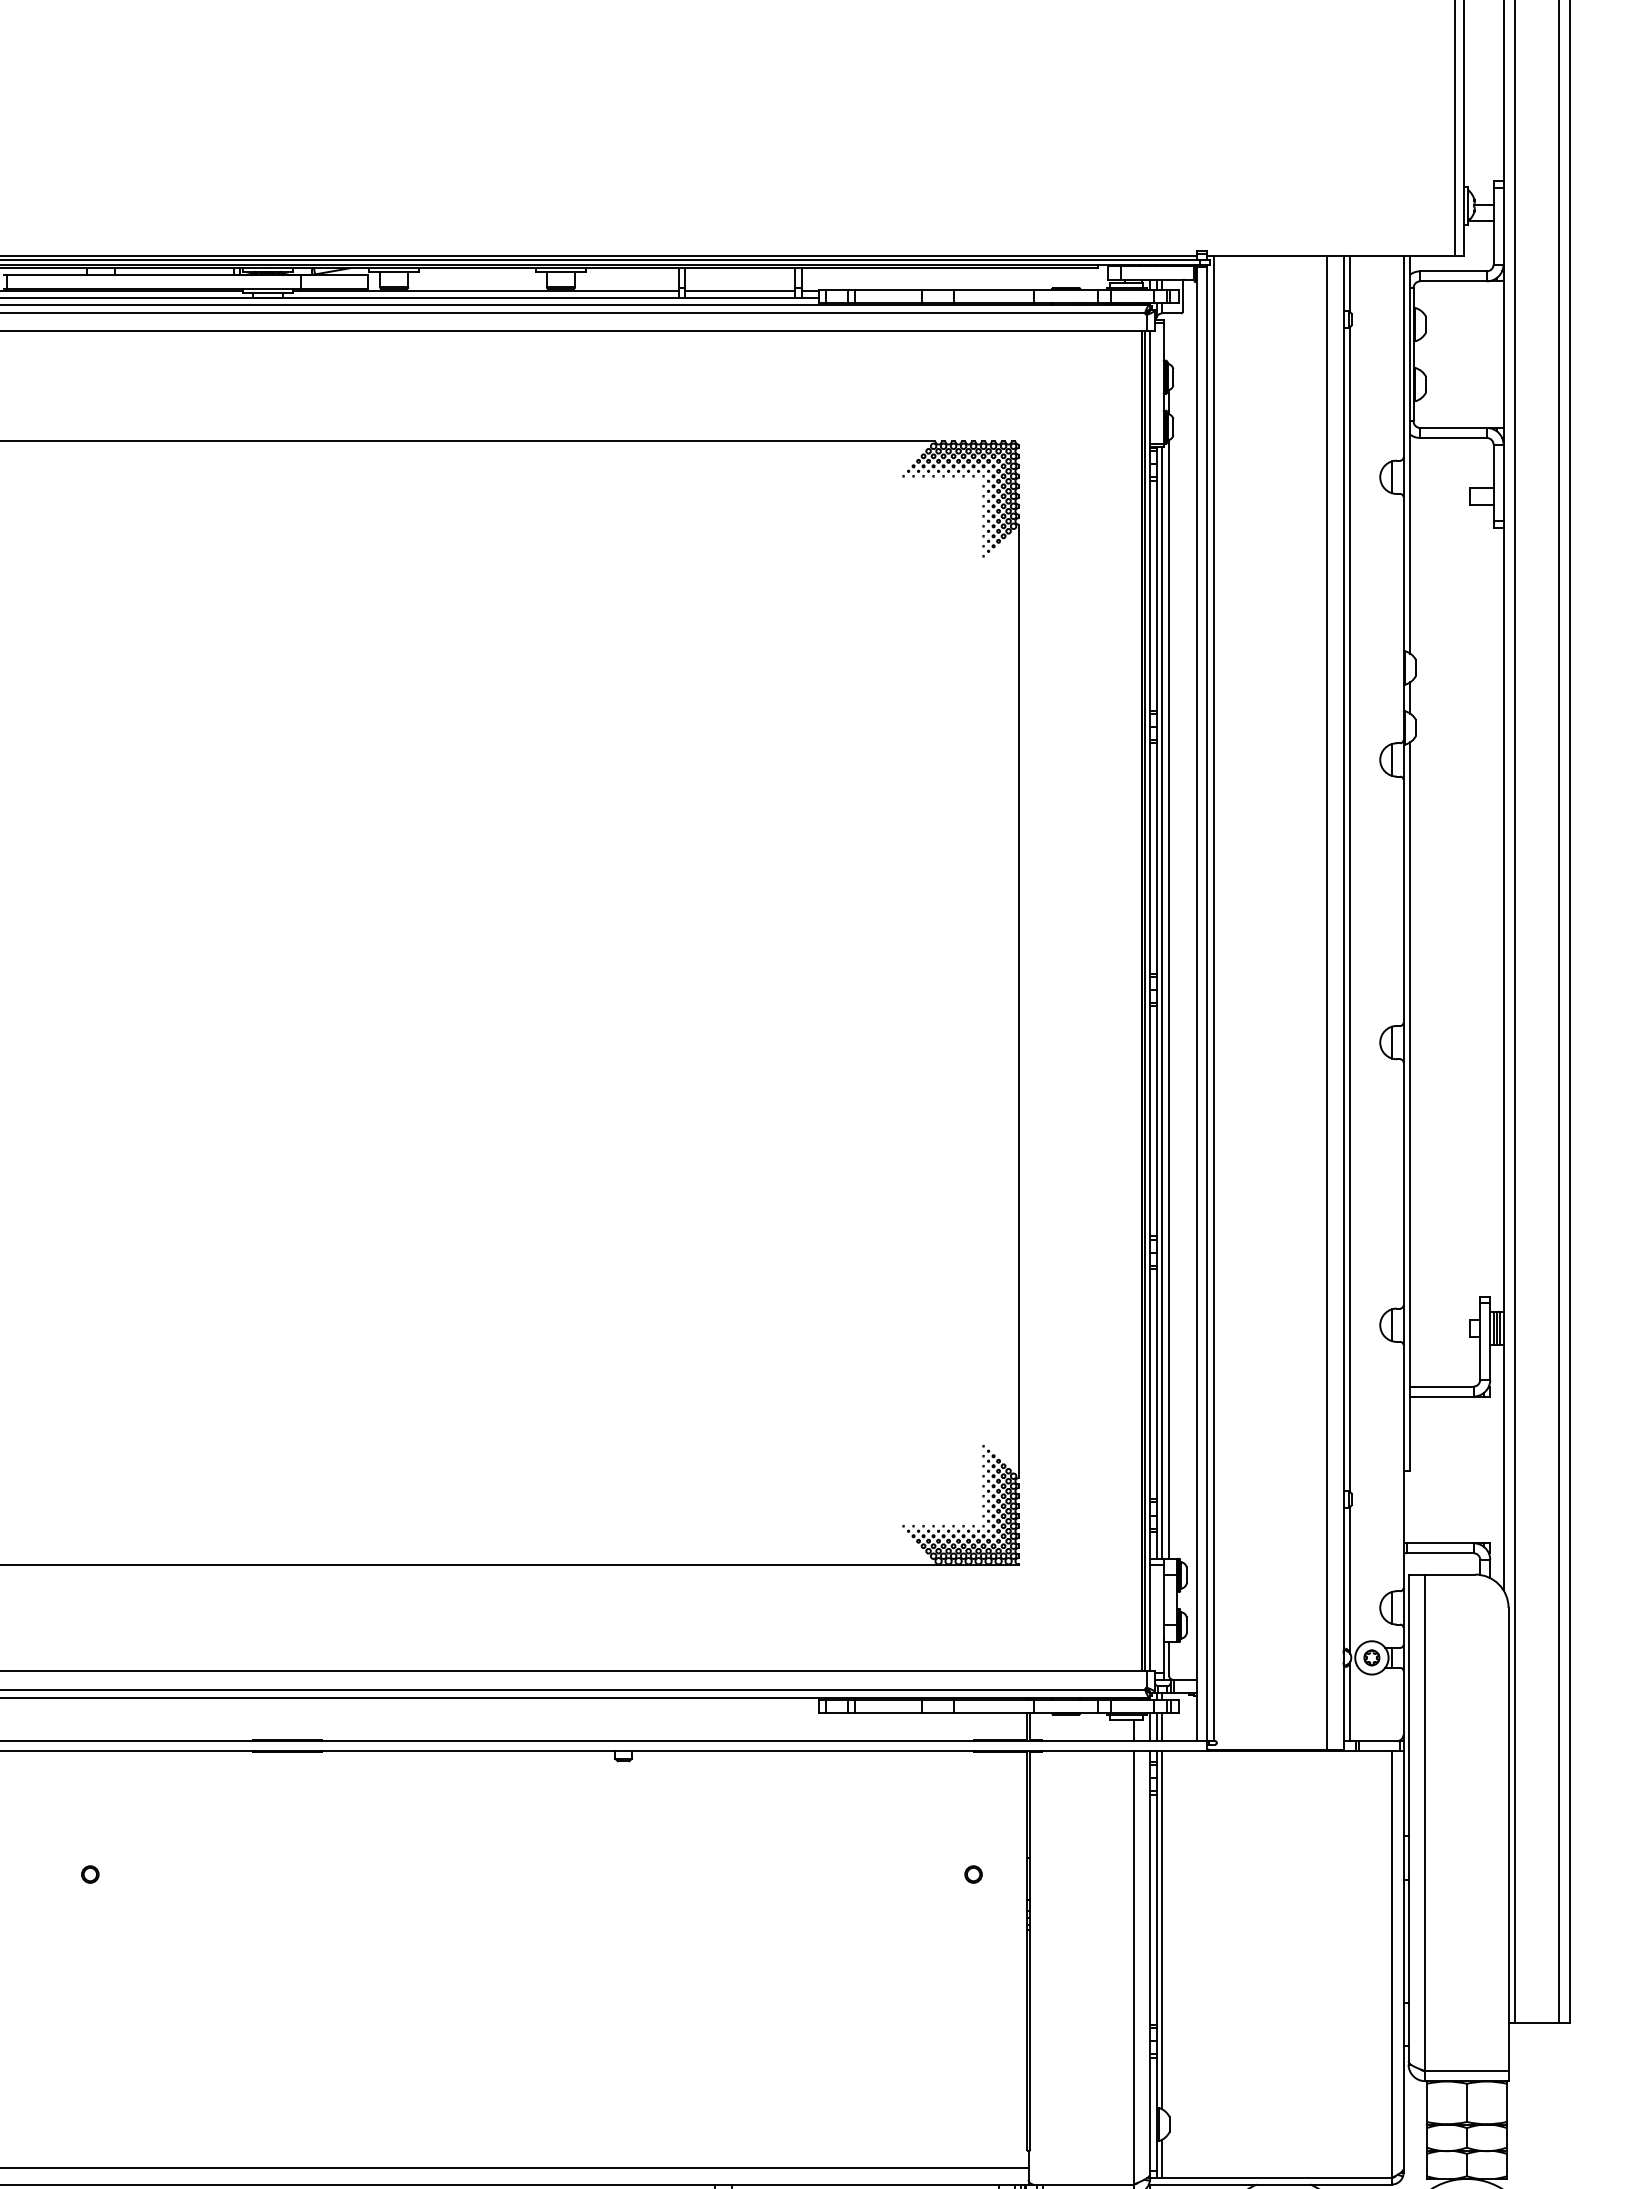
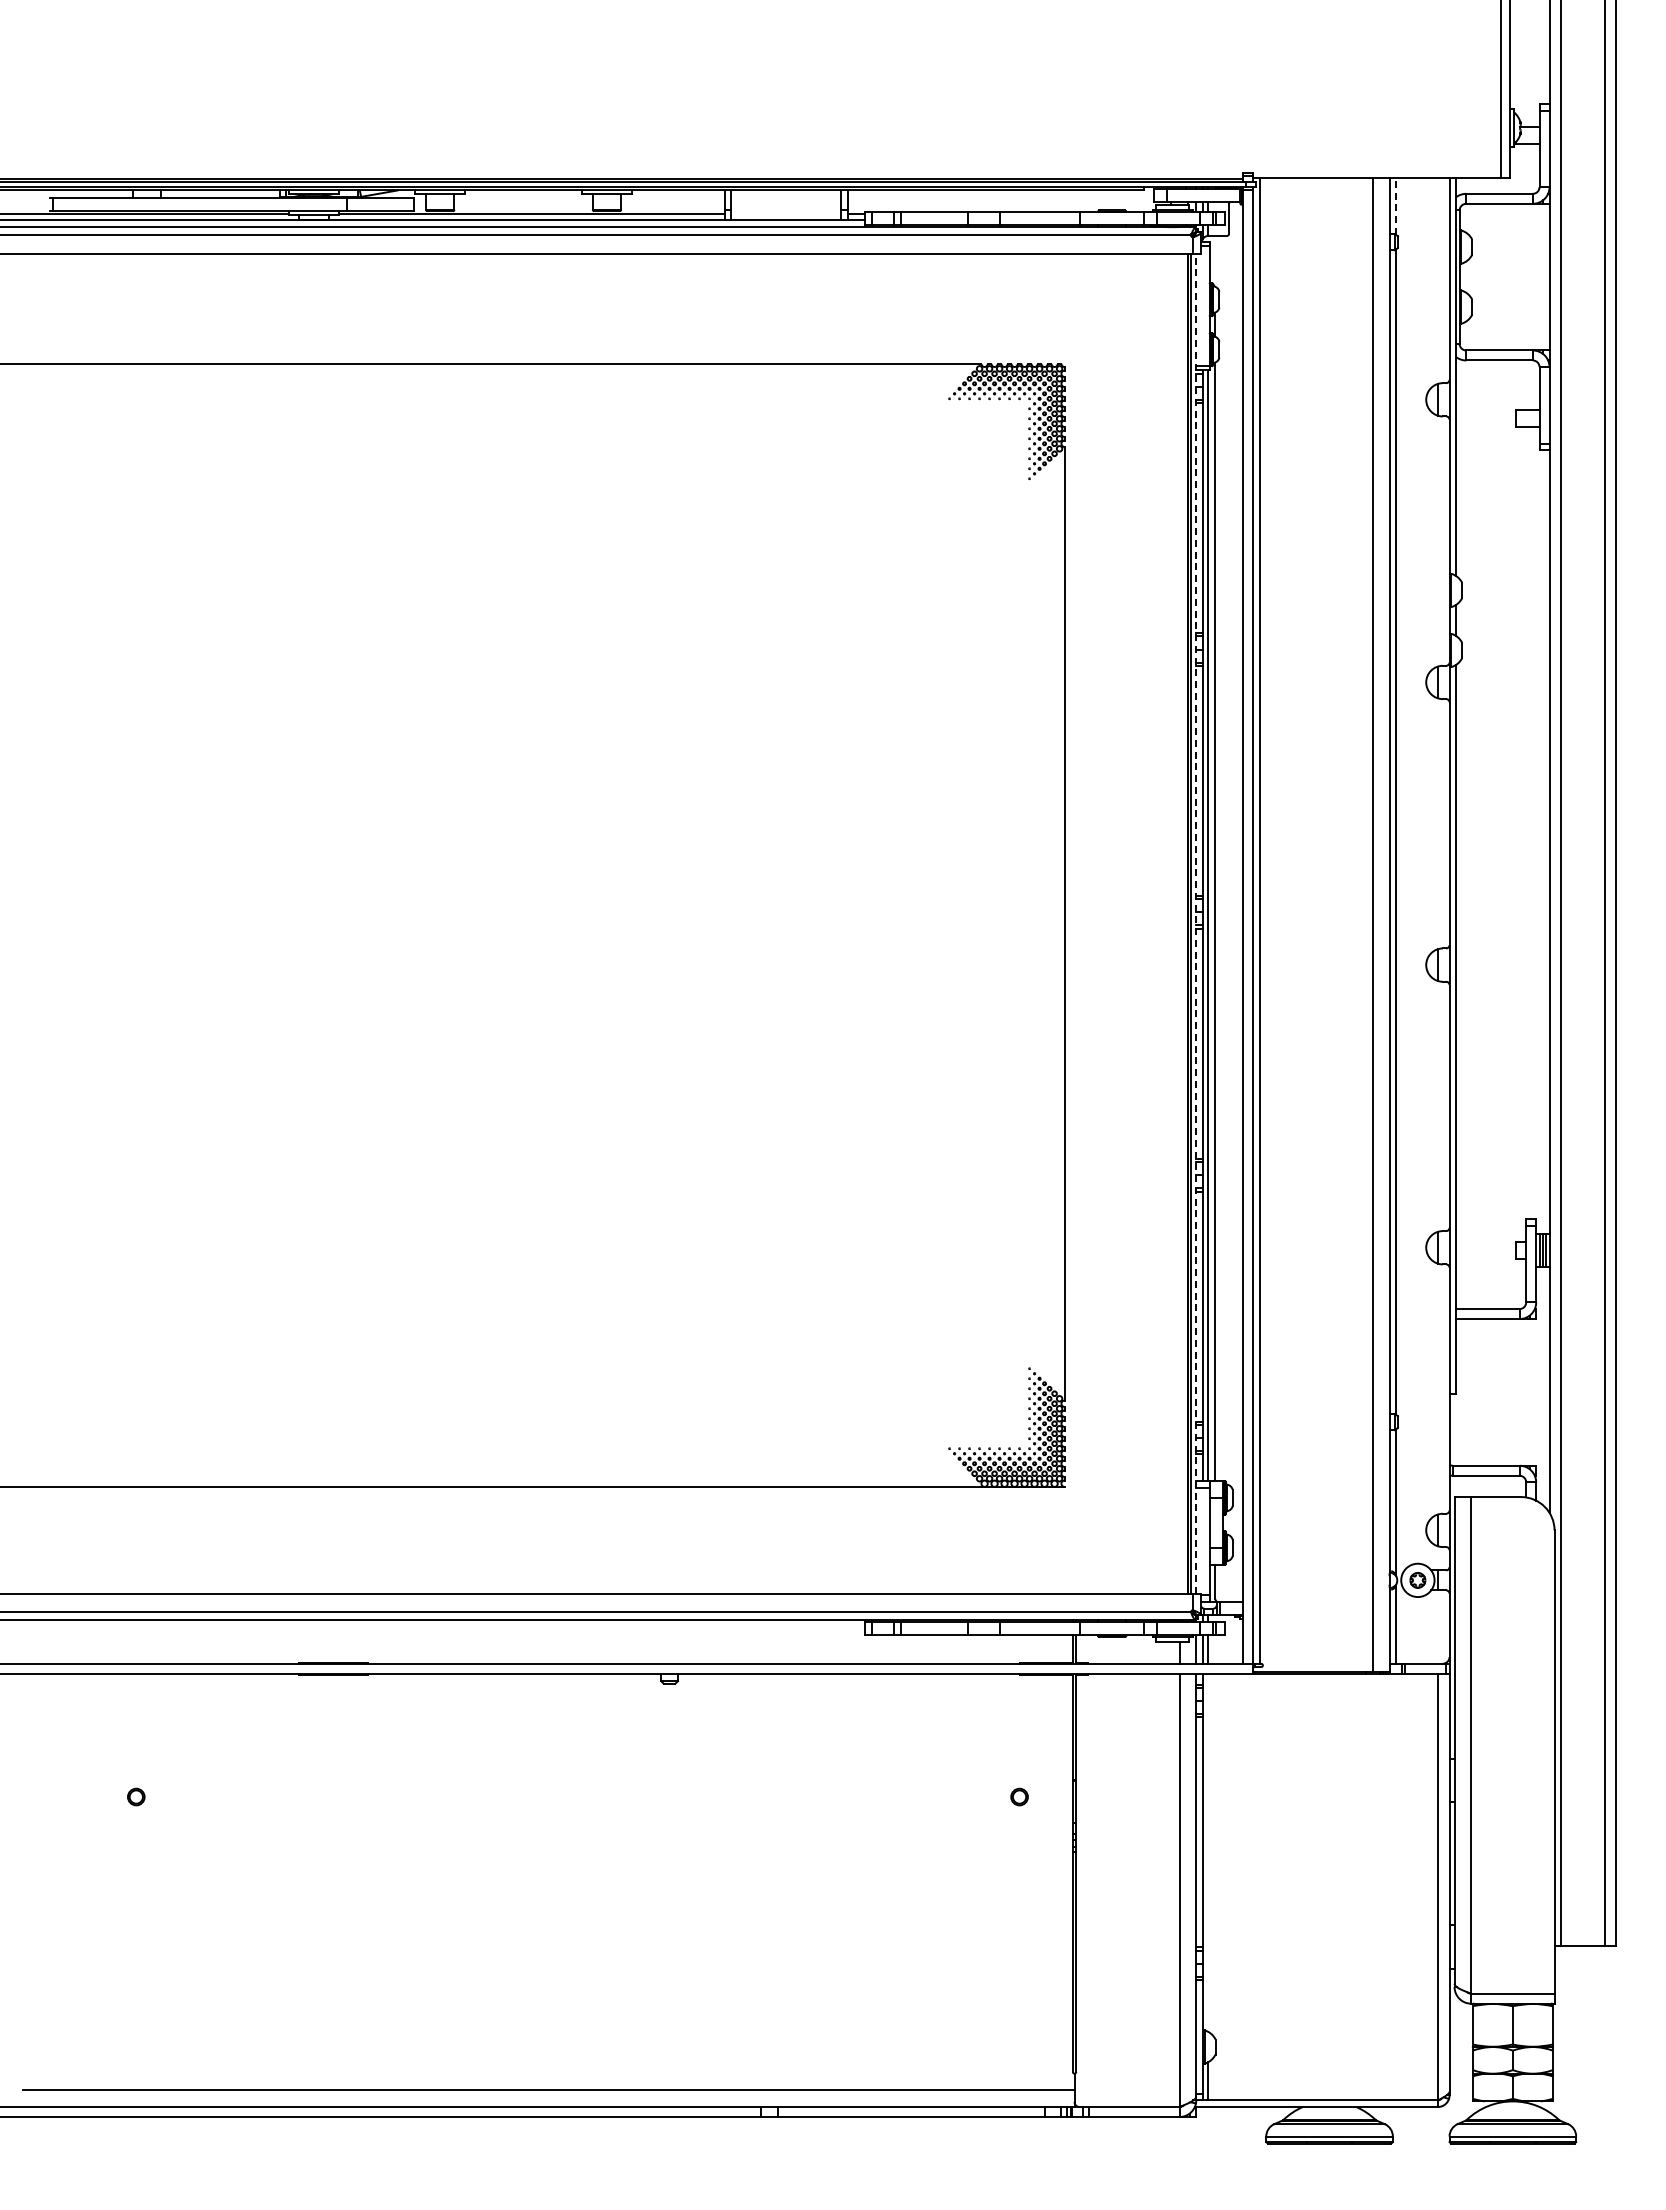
line: (1350, 284) -> (1396, 206), solid -> dashed
line: (740, 291) -> (786, 213), removed
line: (1150, 1001) -> (1196, 923), solid -> dashed
line: (1161, 1930) -> (1207, 1852), removed

